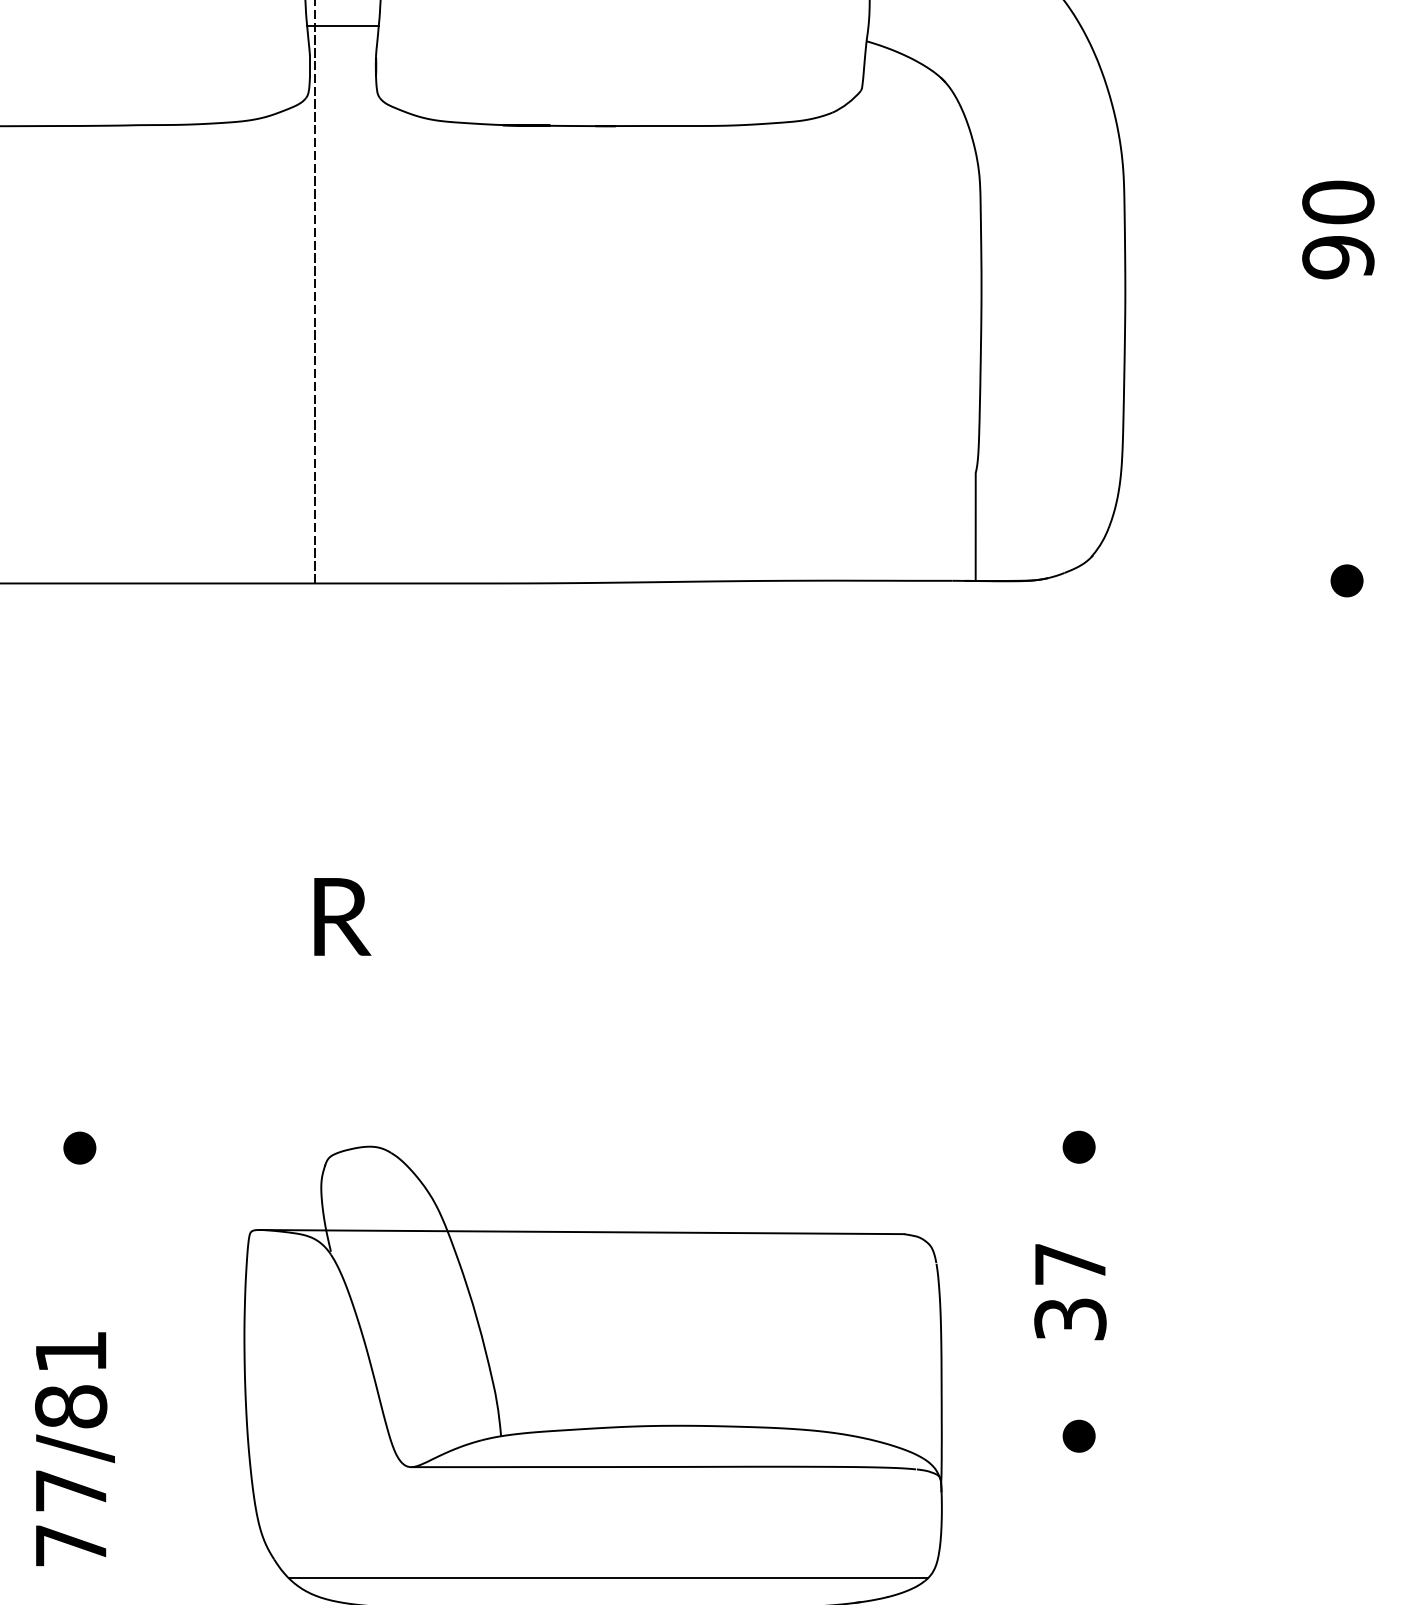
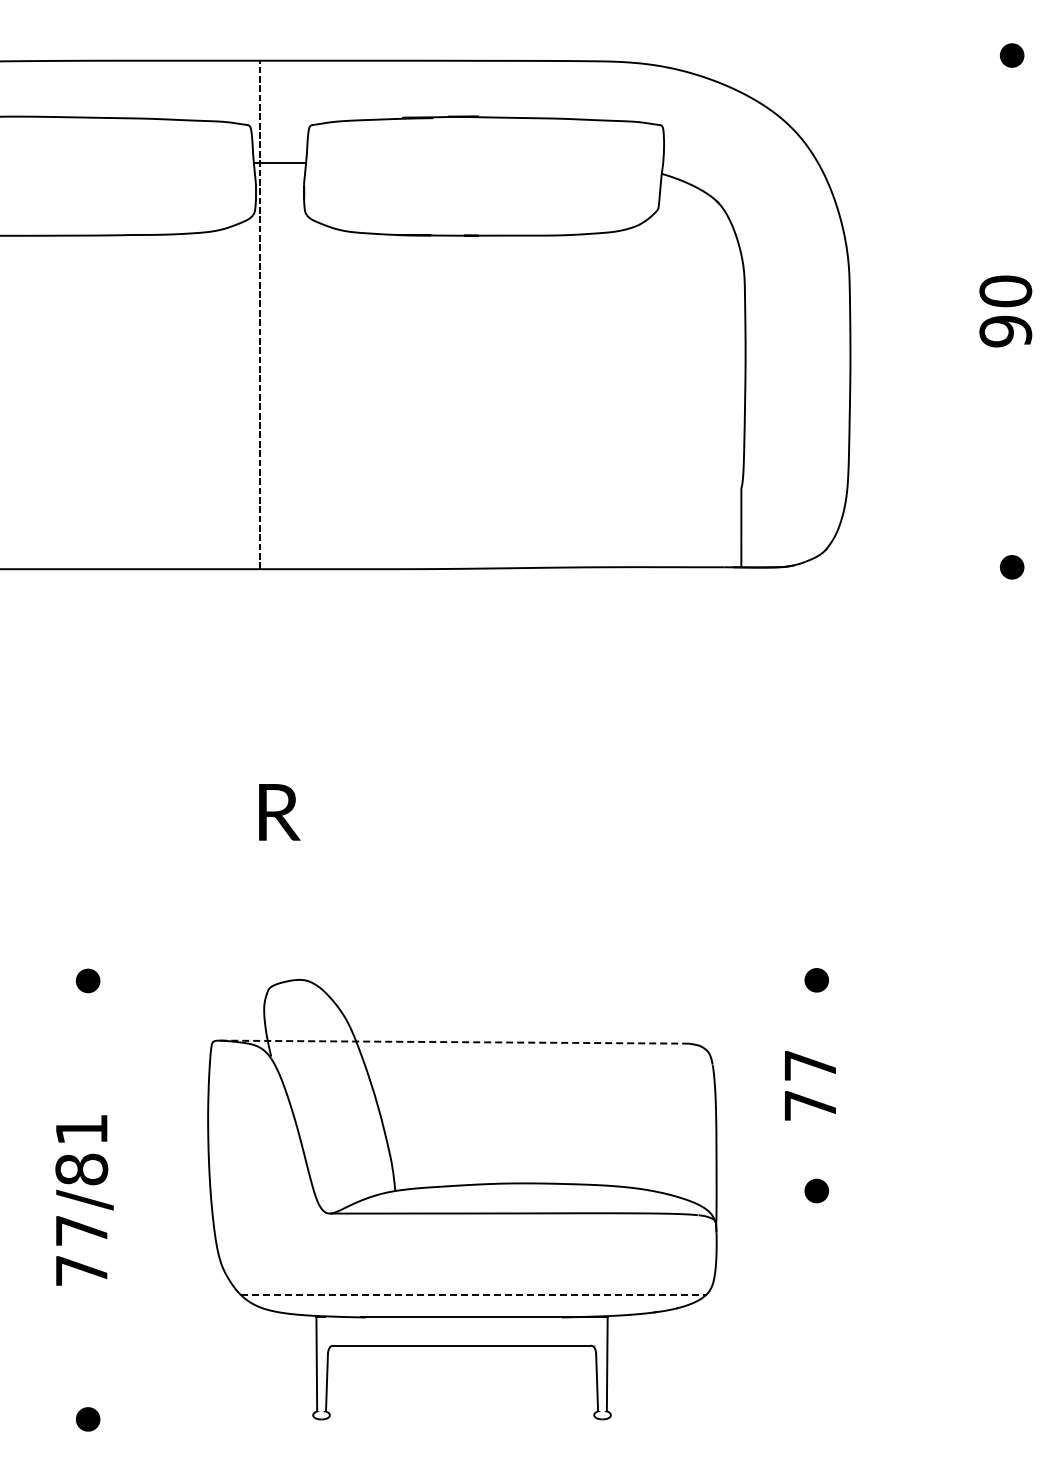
line: (582, 1232) -> (454, 1042), solid -> dashed
text: (1070, 1318) -> (810, 1105), 37 -> 77
line: (608, 1578) -> (473, 1294), solid -> dashed

